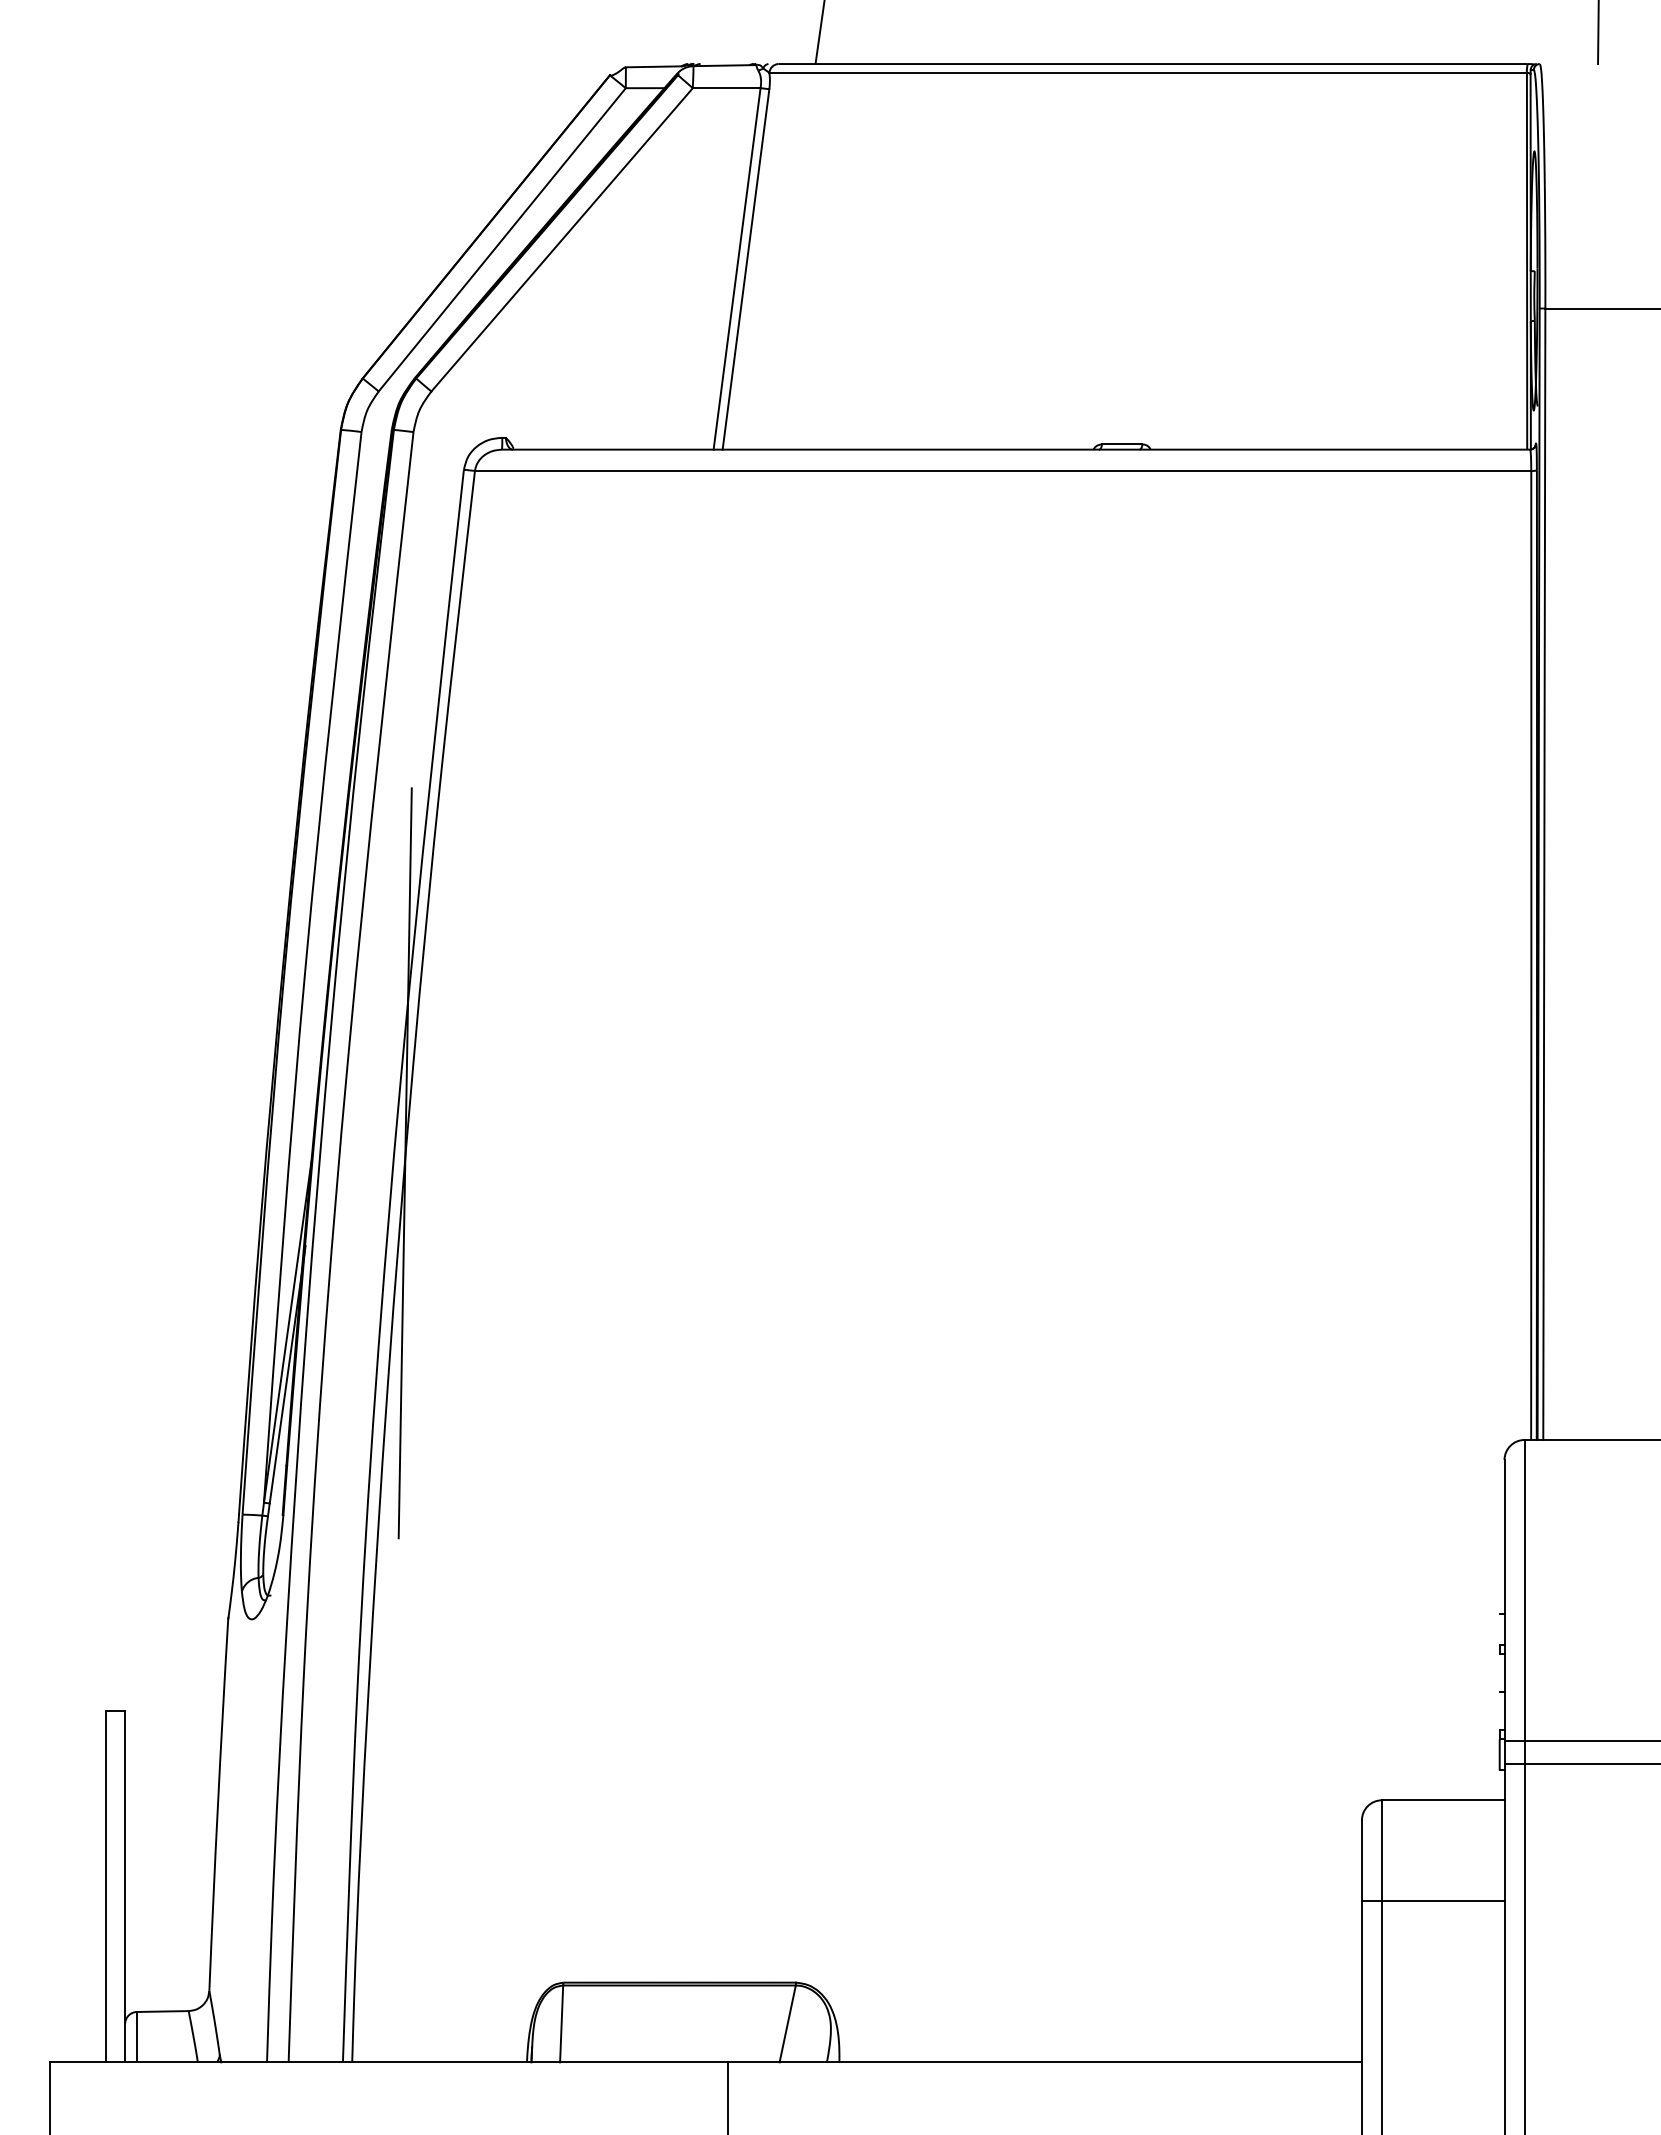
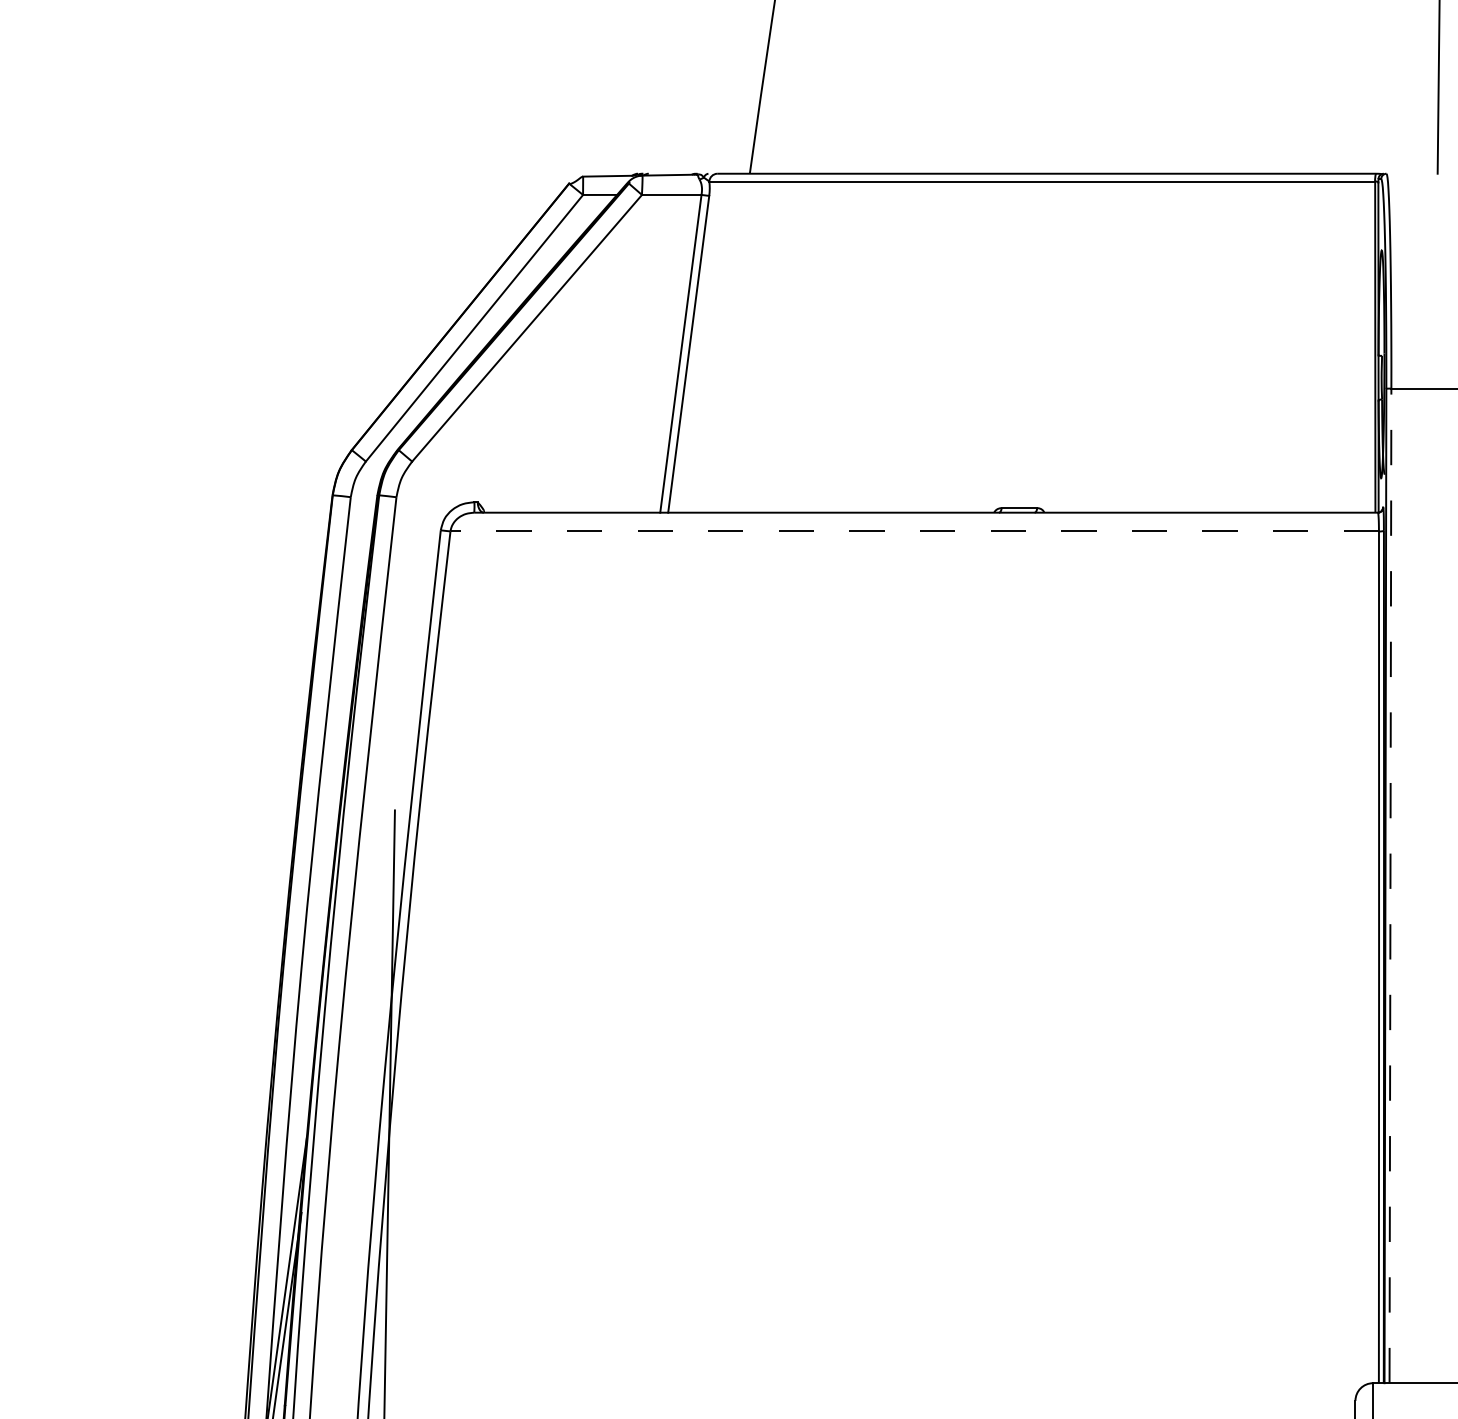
line: (1002, 470) -> (914, 531), solid -> dashed
line: (1544, 874) -> (1390, 886), solid -> dashed

